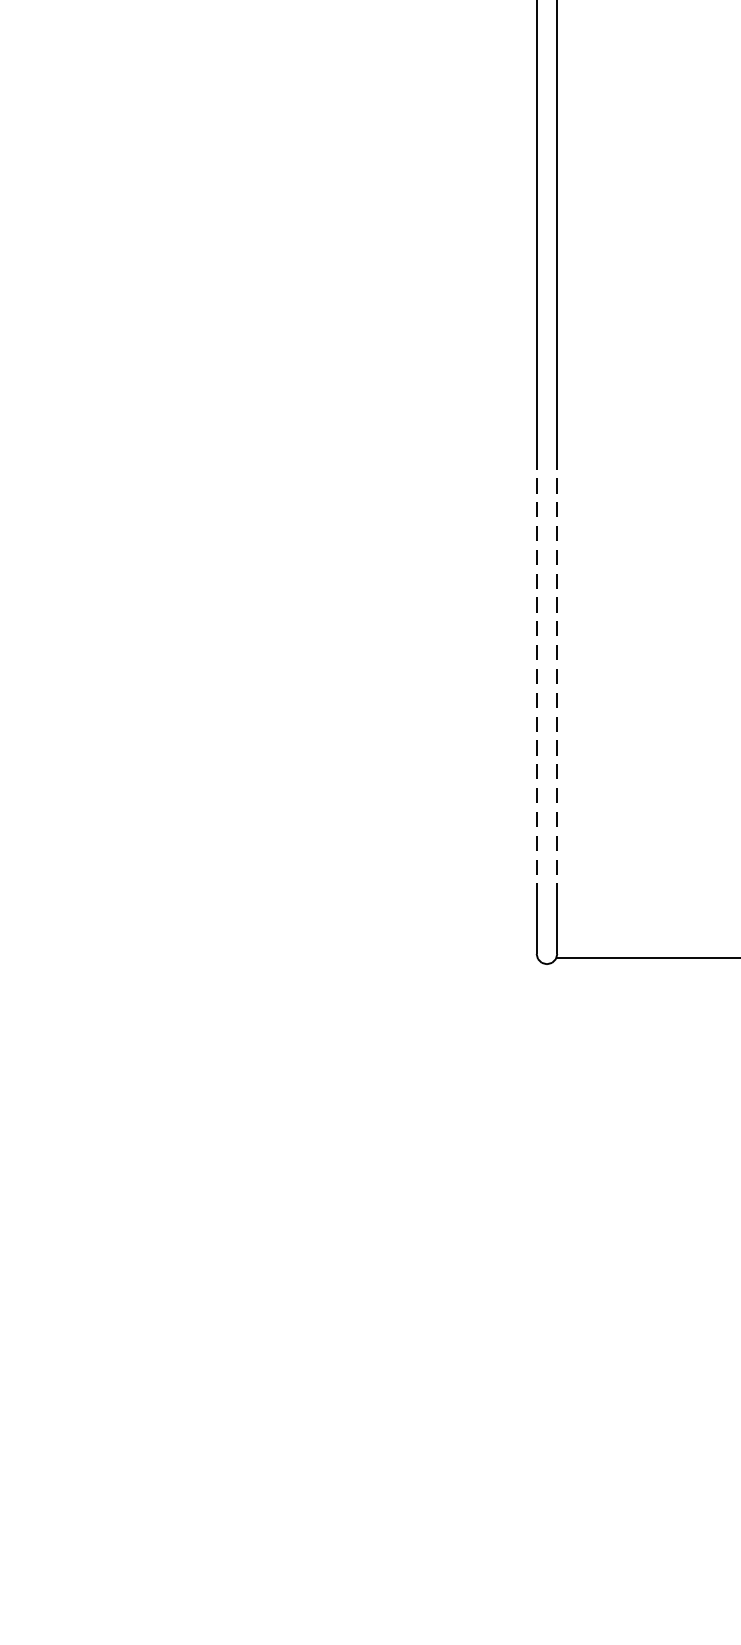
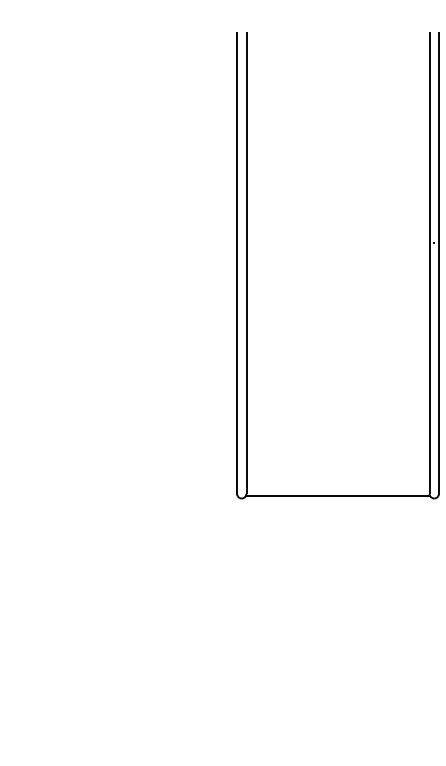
line: (535, 678) -> (236, 366), dashed -> solid
line: (557, 678) -> (246, 366), dashed -> solid

